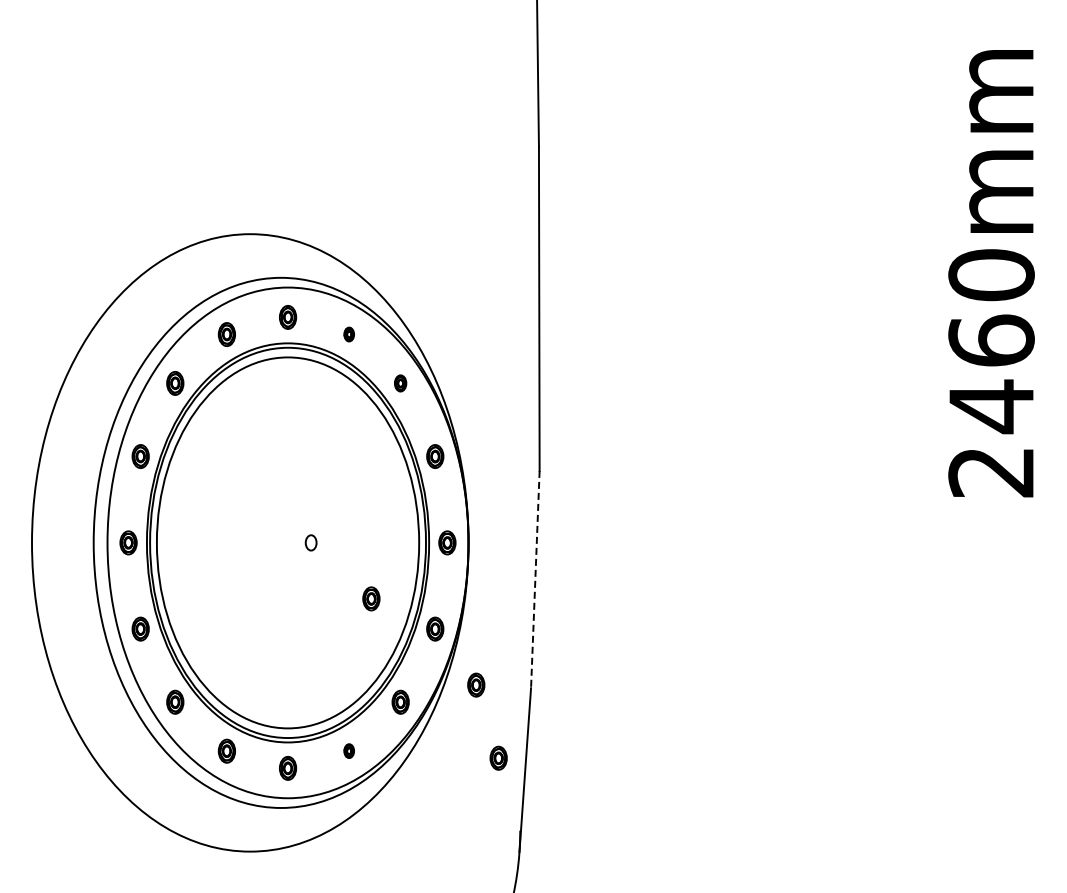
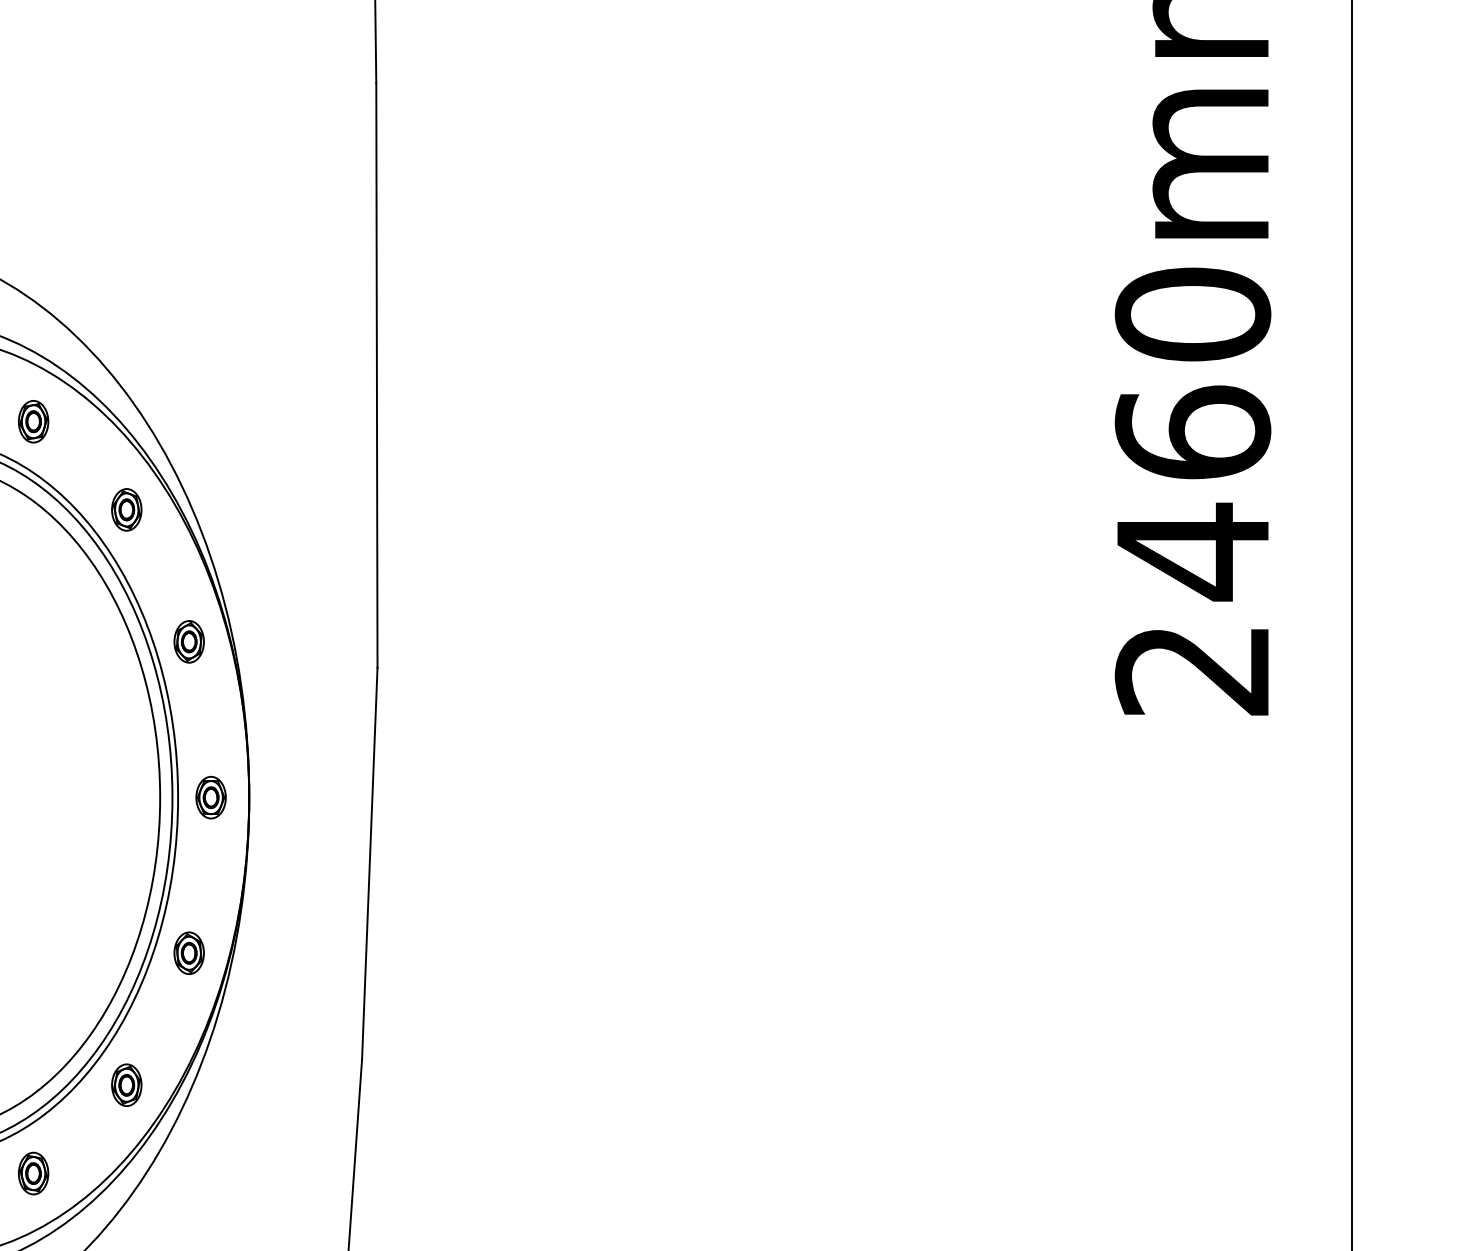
part: (349, 334) -> (34, 421), size x1.67
part: (400, 383) -> (126, 510), size x1.43
line: (535, 579) -> (370, 863), dashed -> solid
part: (371, 598) -> (74, 897), removed
part: (476, 684) -> (263, 1053), removed
part: (349, 750) -> (34, 1172), size x1.67
part: (498, 757) -> (303, 1184), removed

